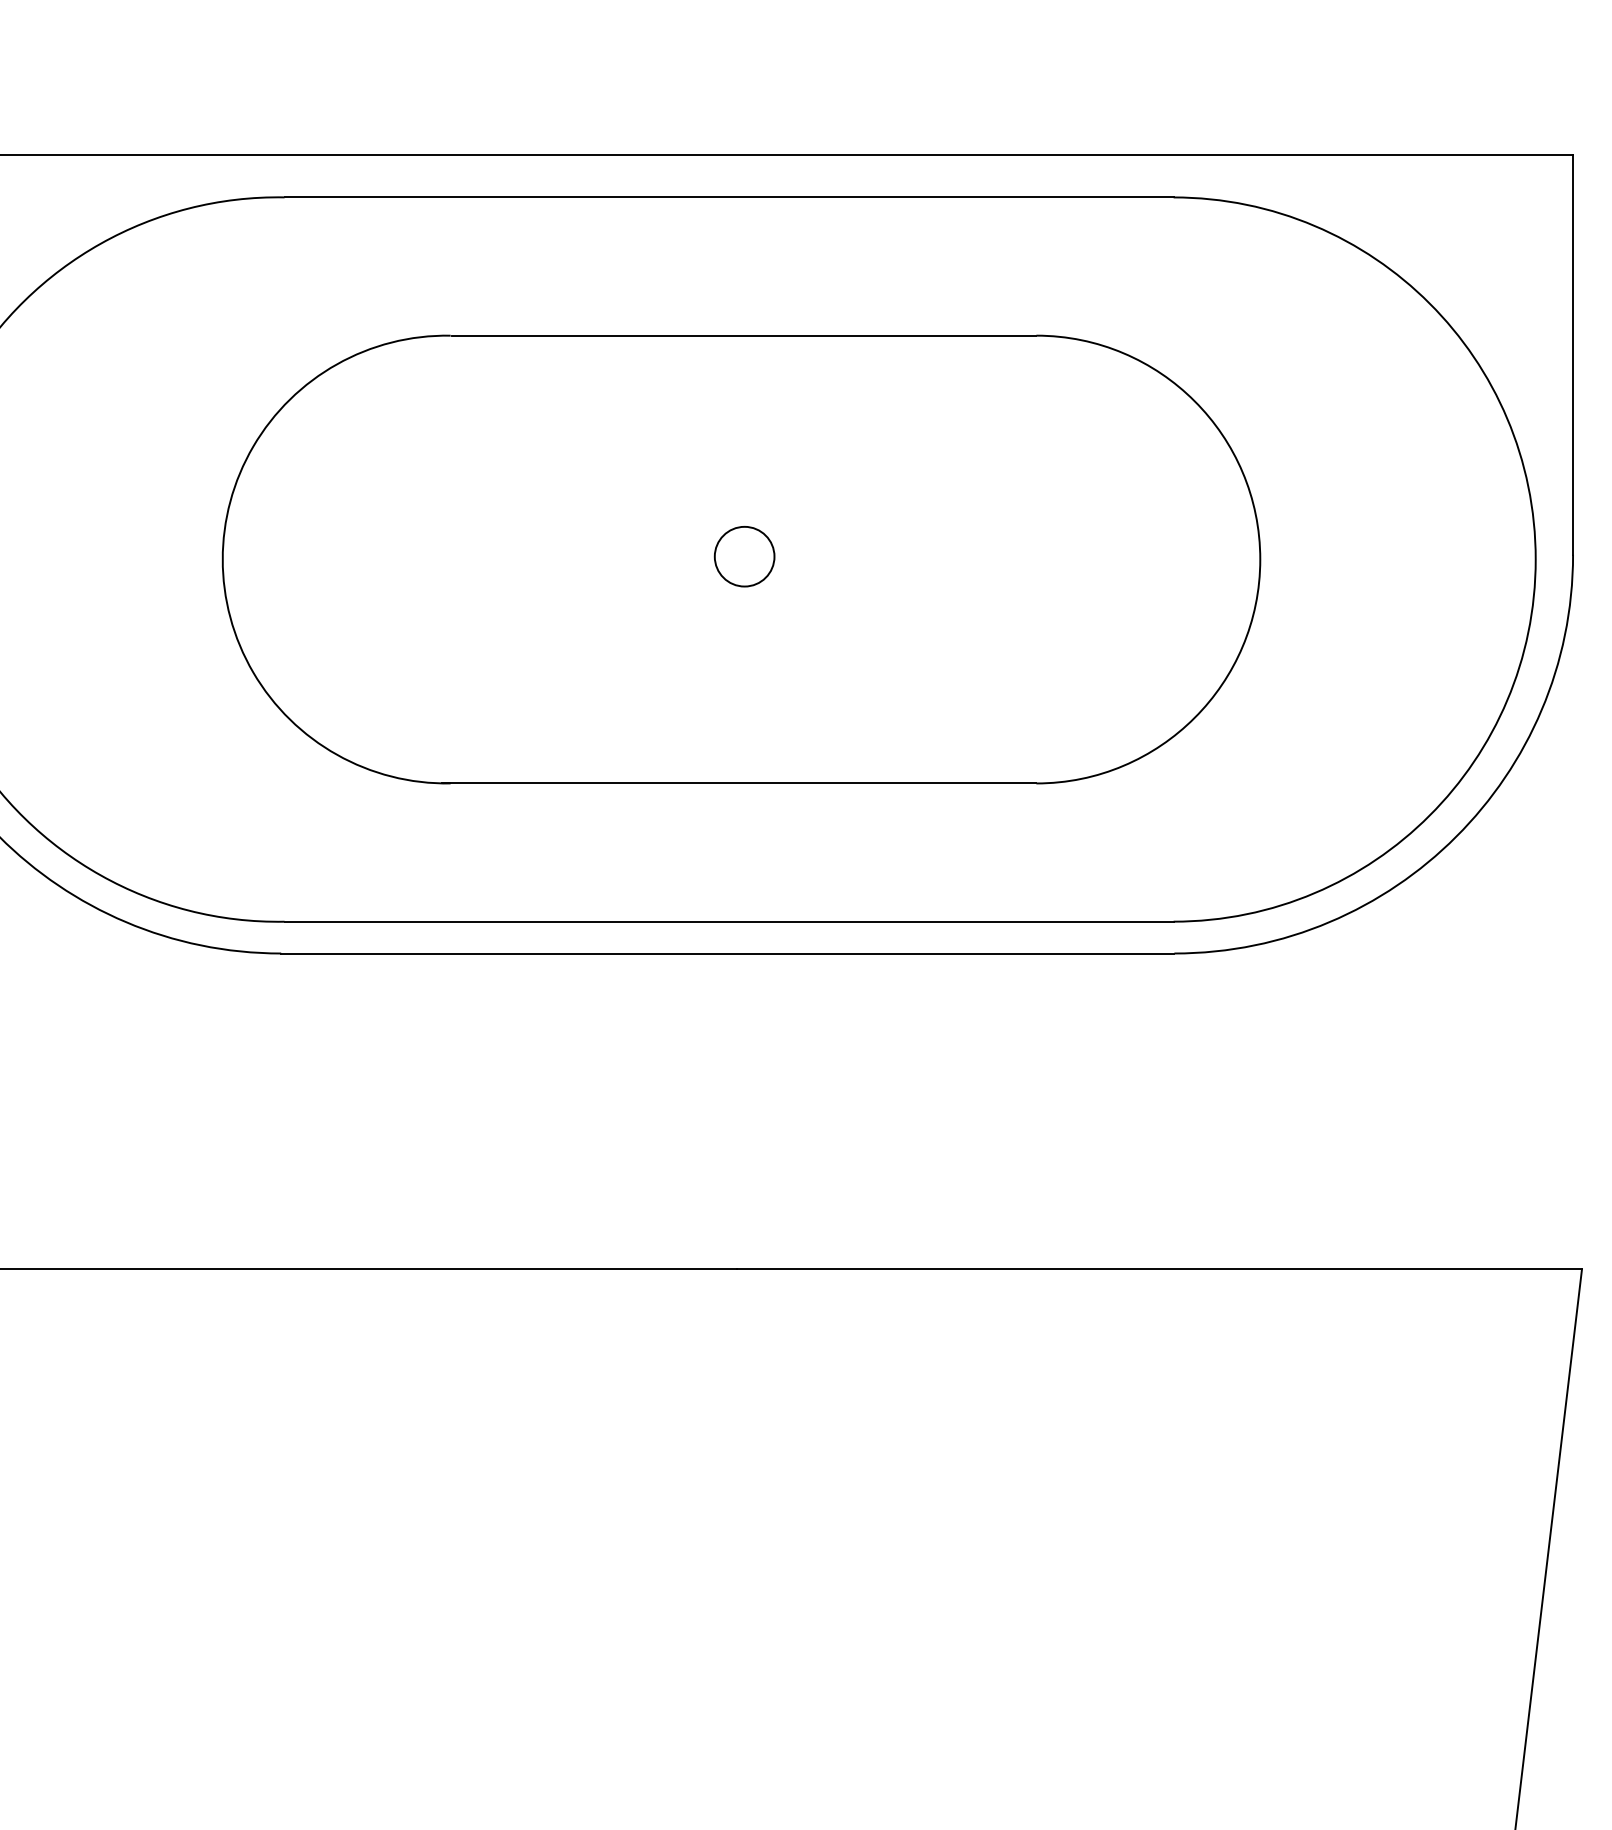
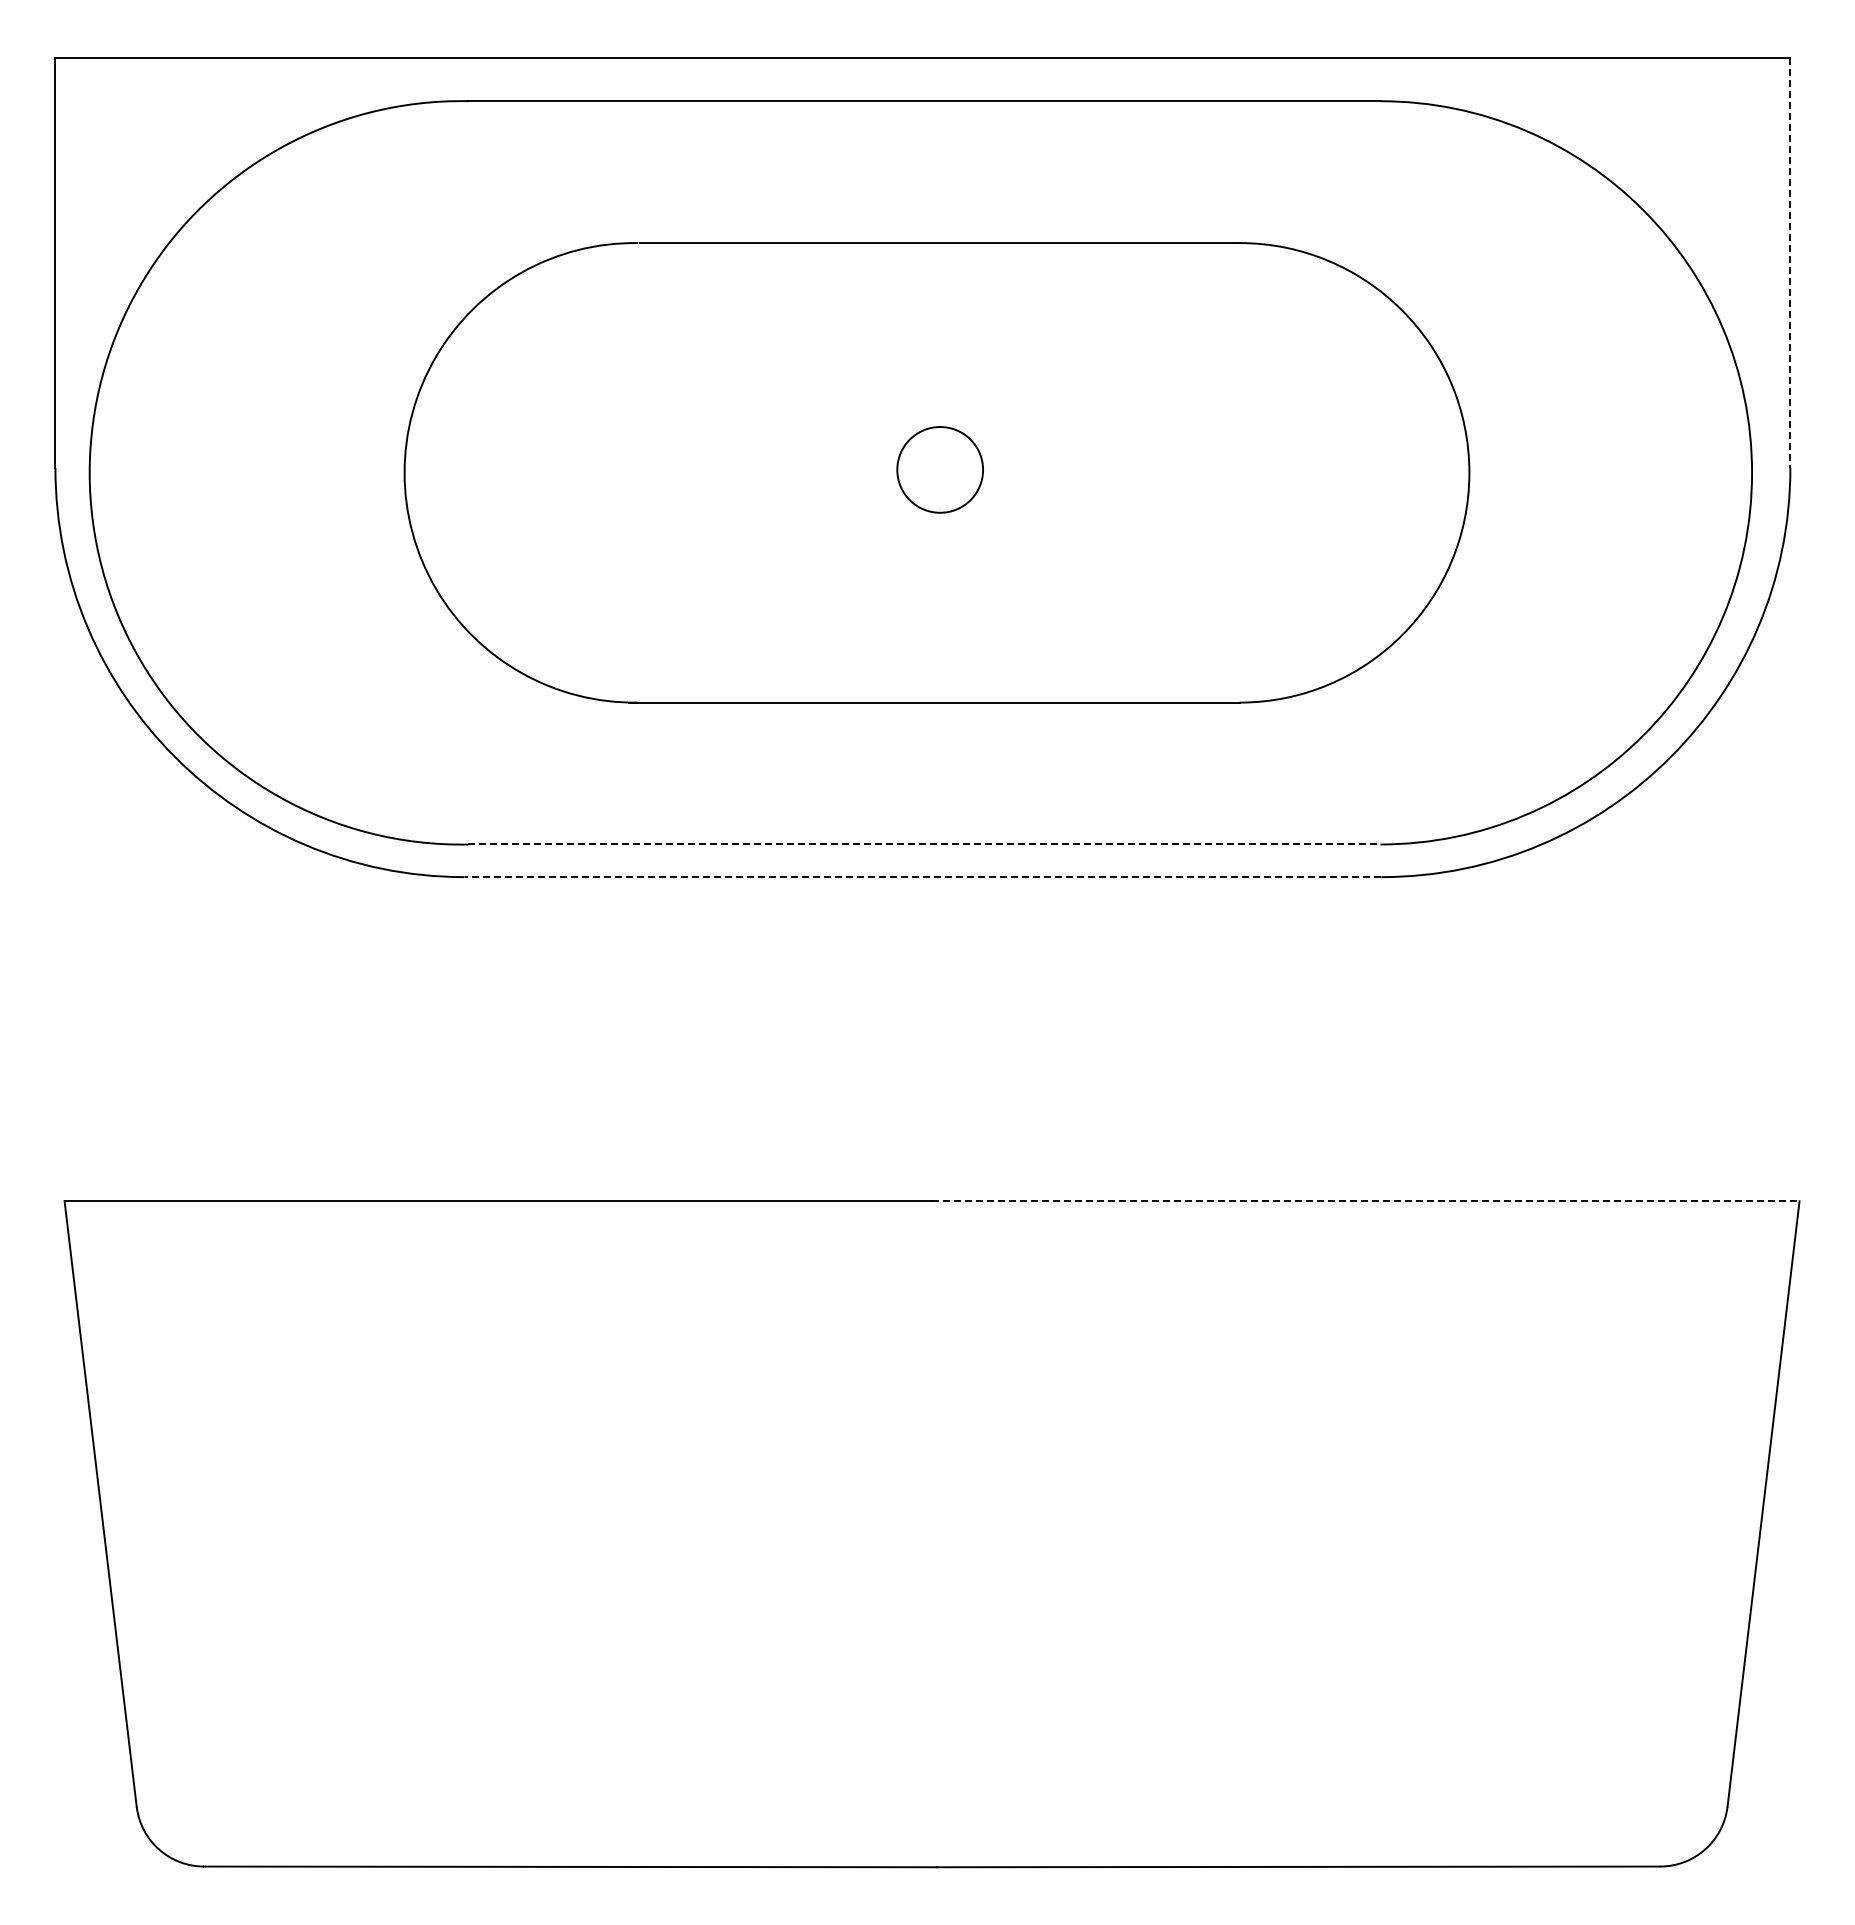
line: (1573, 355) -> (1790, 263), solid -> dashed
circle: (743, 556) -> (939, 469), size x1.4
line: (729, 921) -> (924, 844), solid -> dashed
line: (727, 953) -> (922, 877), solid -> dashed
line: (1159, 1269) -> (1365, 1201), solid -> dashed

